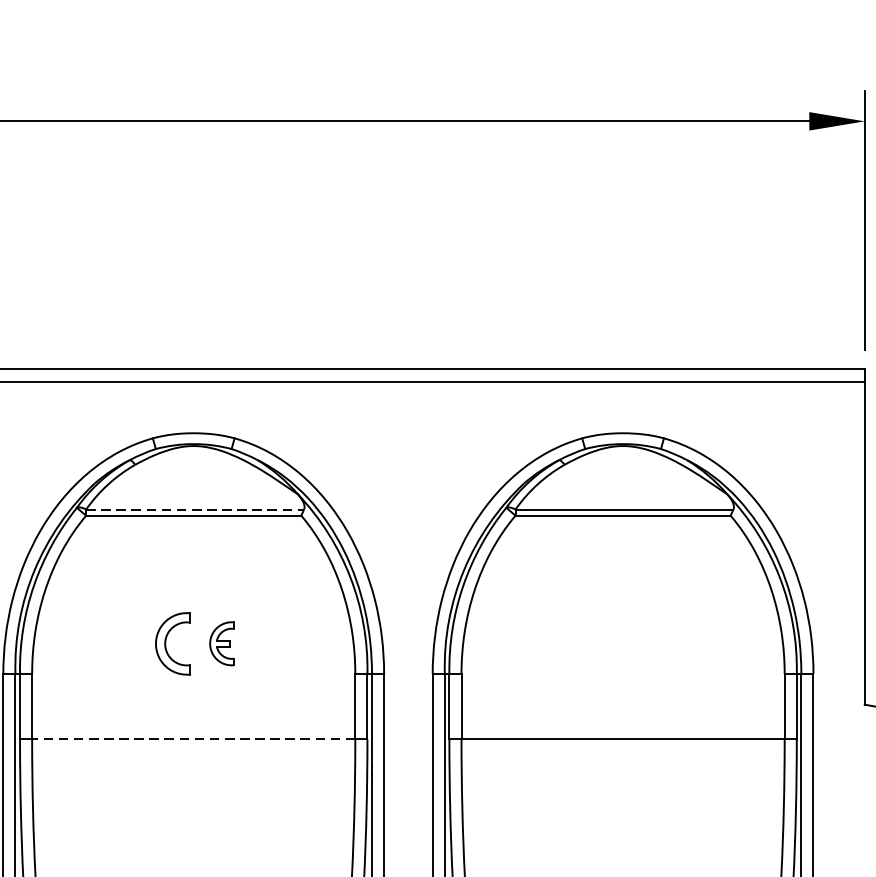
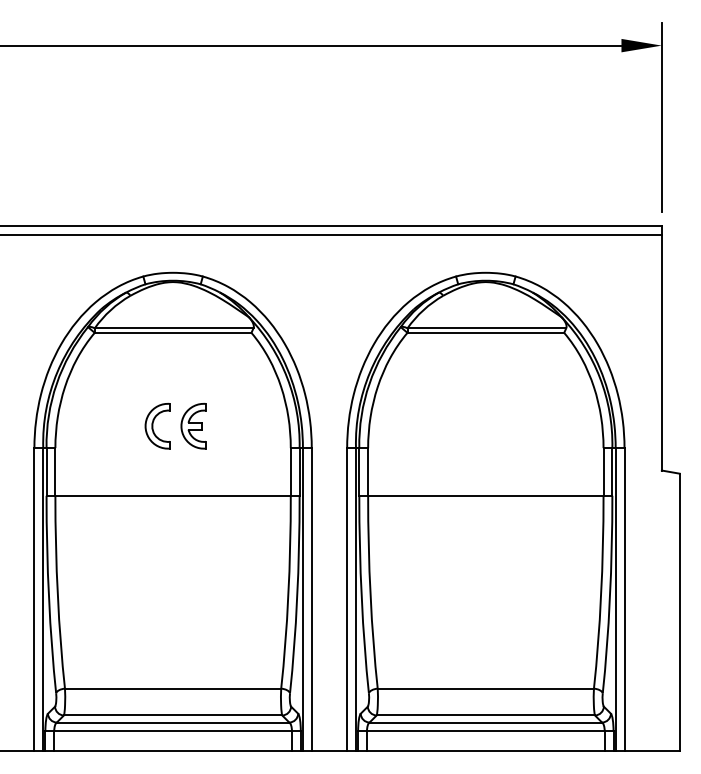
line: (195, 509) -> (174, 328), dashed -> solid
part: (221, 642) -> (193, 425), size x1.43
line: (194, 738) -> (173, 495), dashed -> solid

